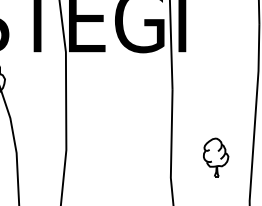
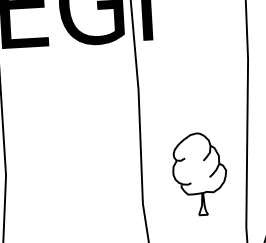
part: (215, 157) -> (199, 174), size x1.67

